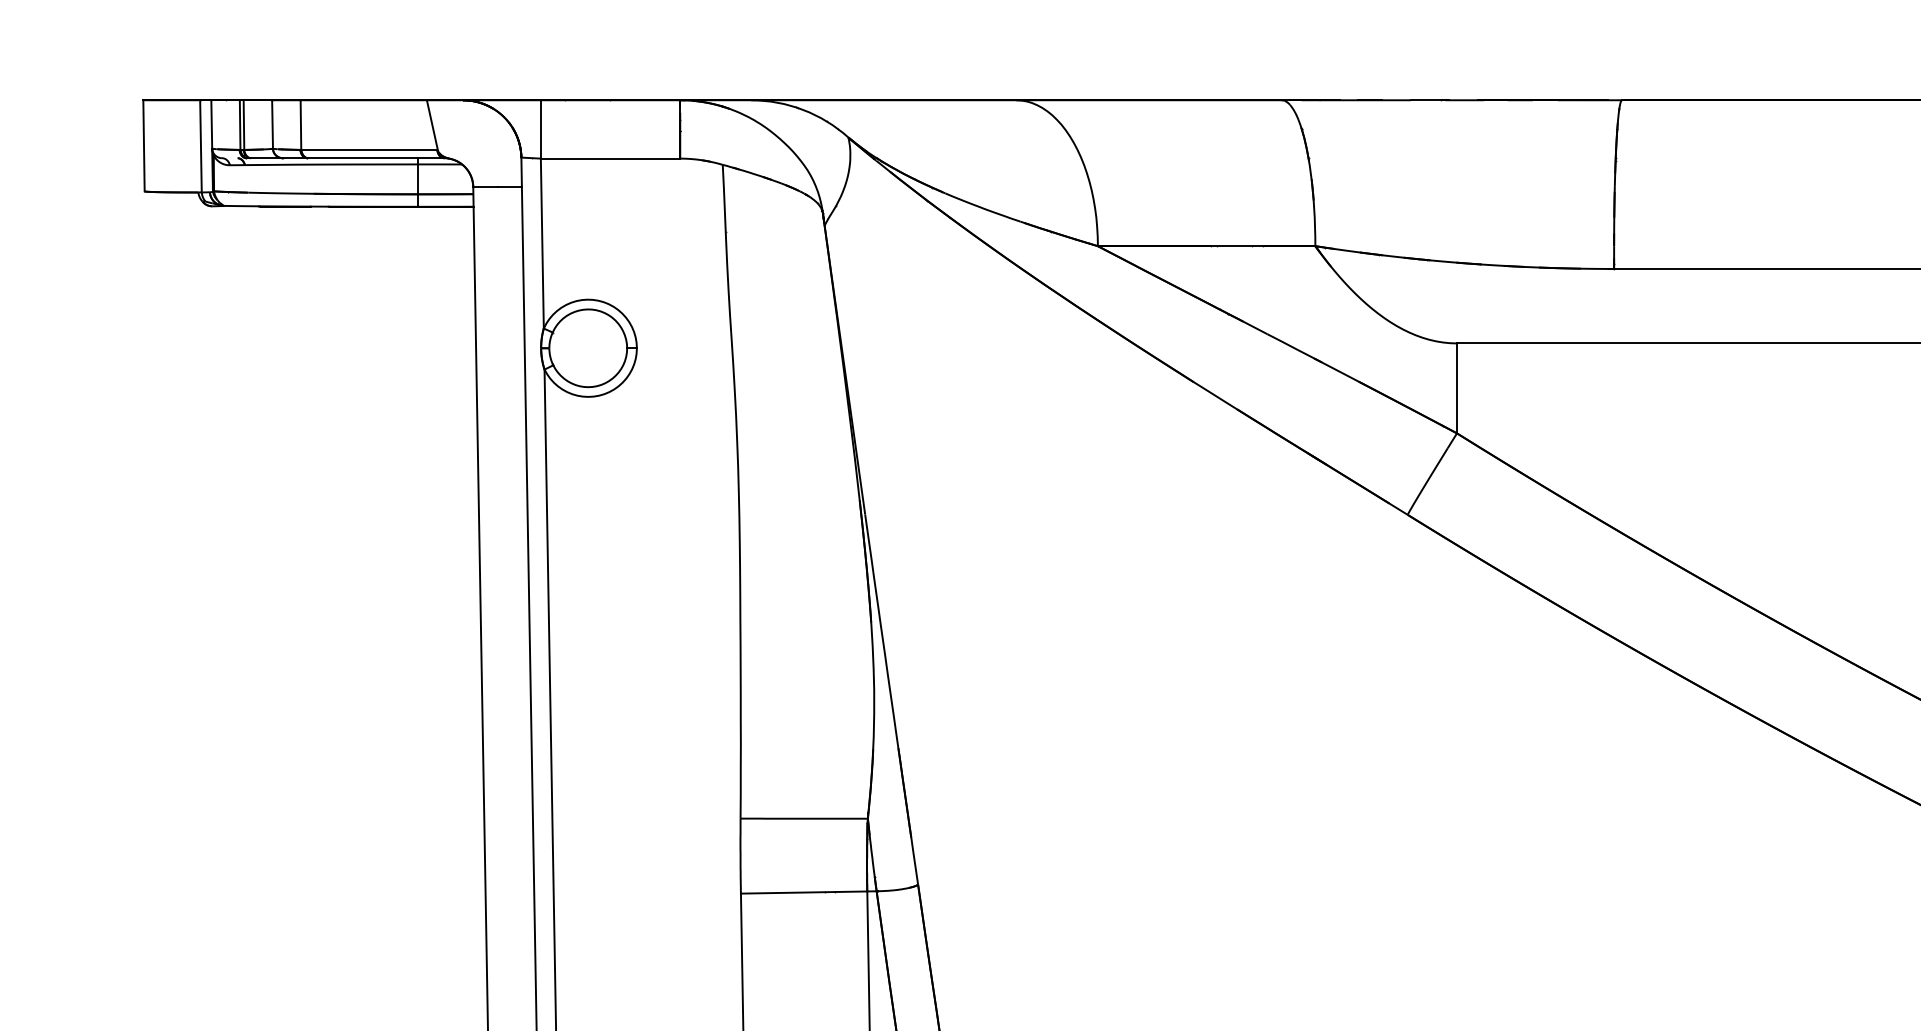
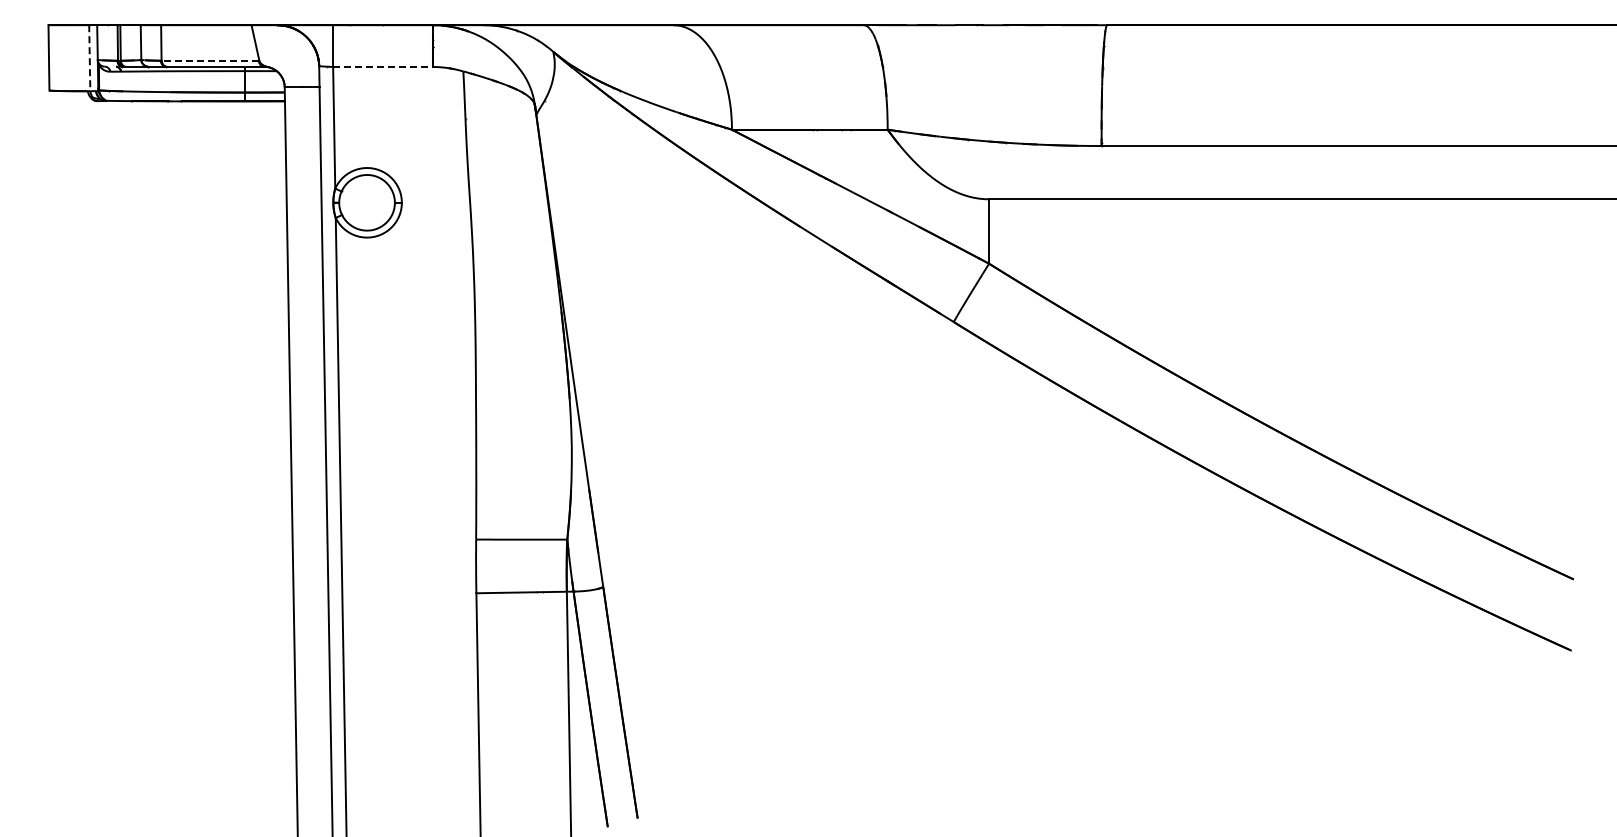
line: (200, 146) -> (89, 58), solid -> dashed
line: (369, 149) -> (210, 60), solid -> dashed
line: (611, 159) -> (383, 67), solid -> dashed

